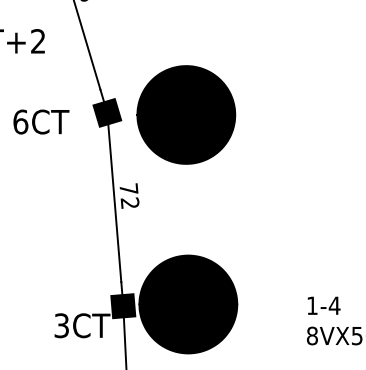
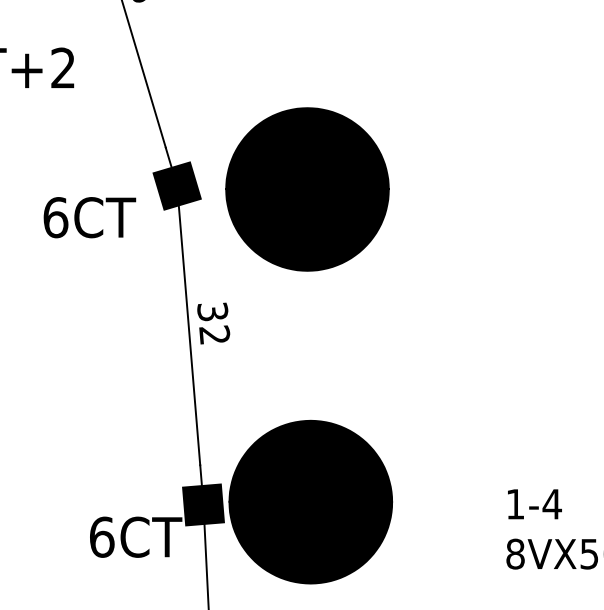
text: (41, 121) -> (89, 216), moved
text: (128, 188) -> (212, 310), 72 -> 32
text: (61, 325) -> (101, 536), 3CT -> 6CT

